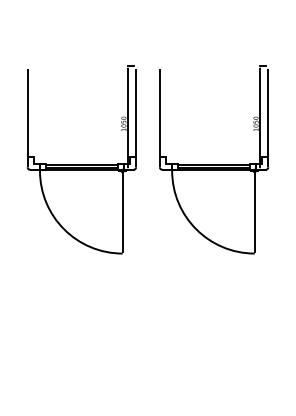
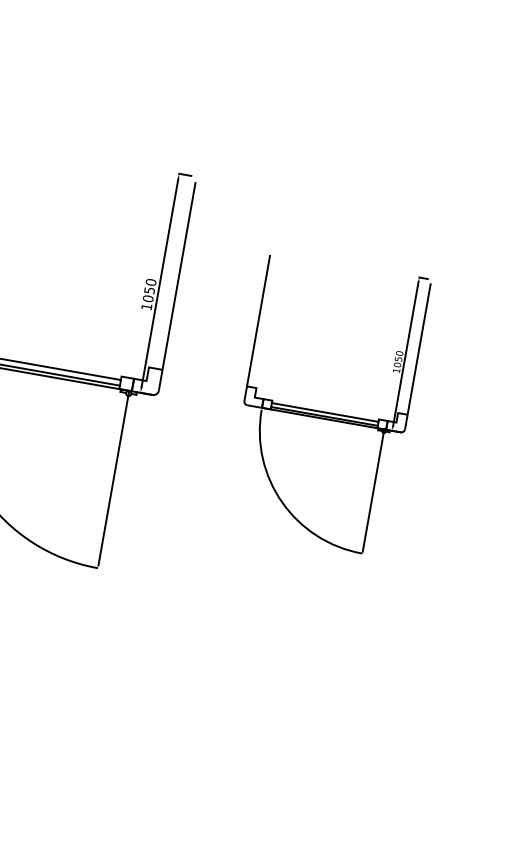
part: (214, 159) -> (327, 403), size x0.7

